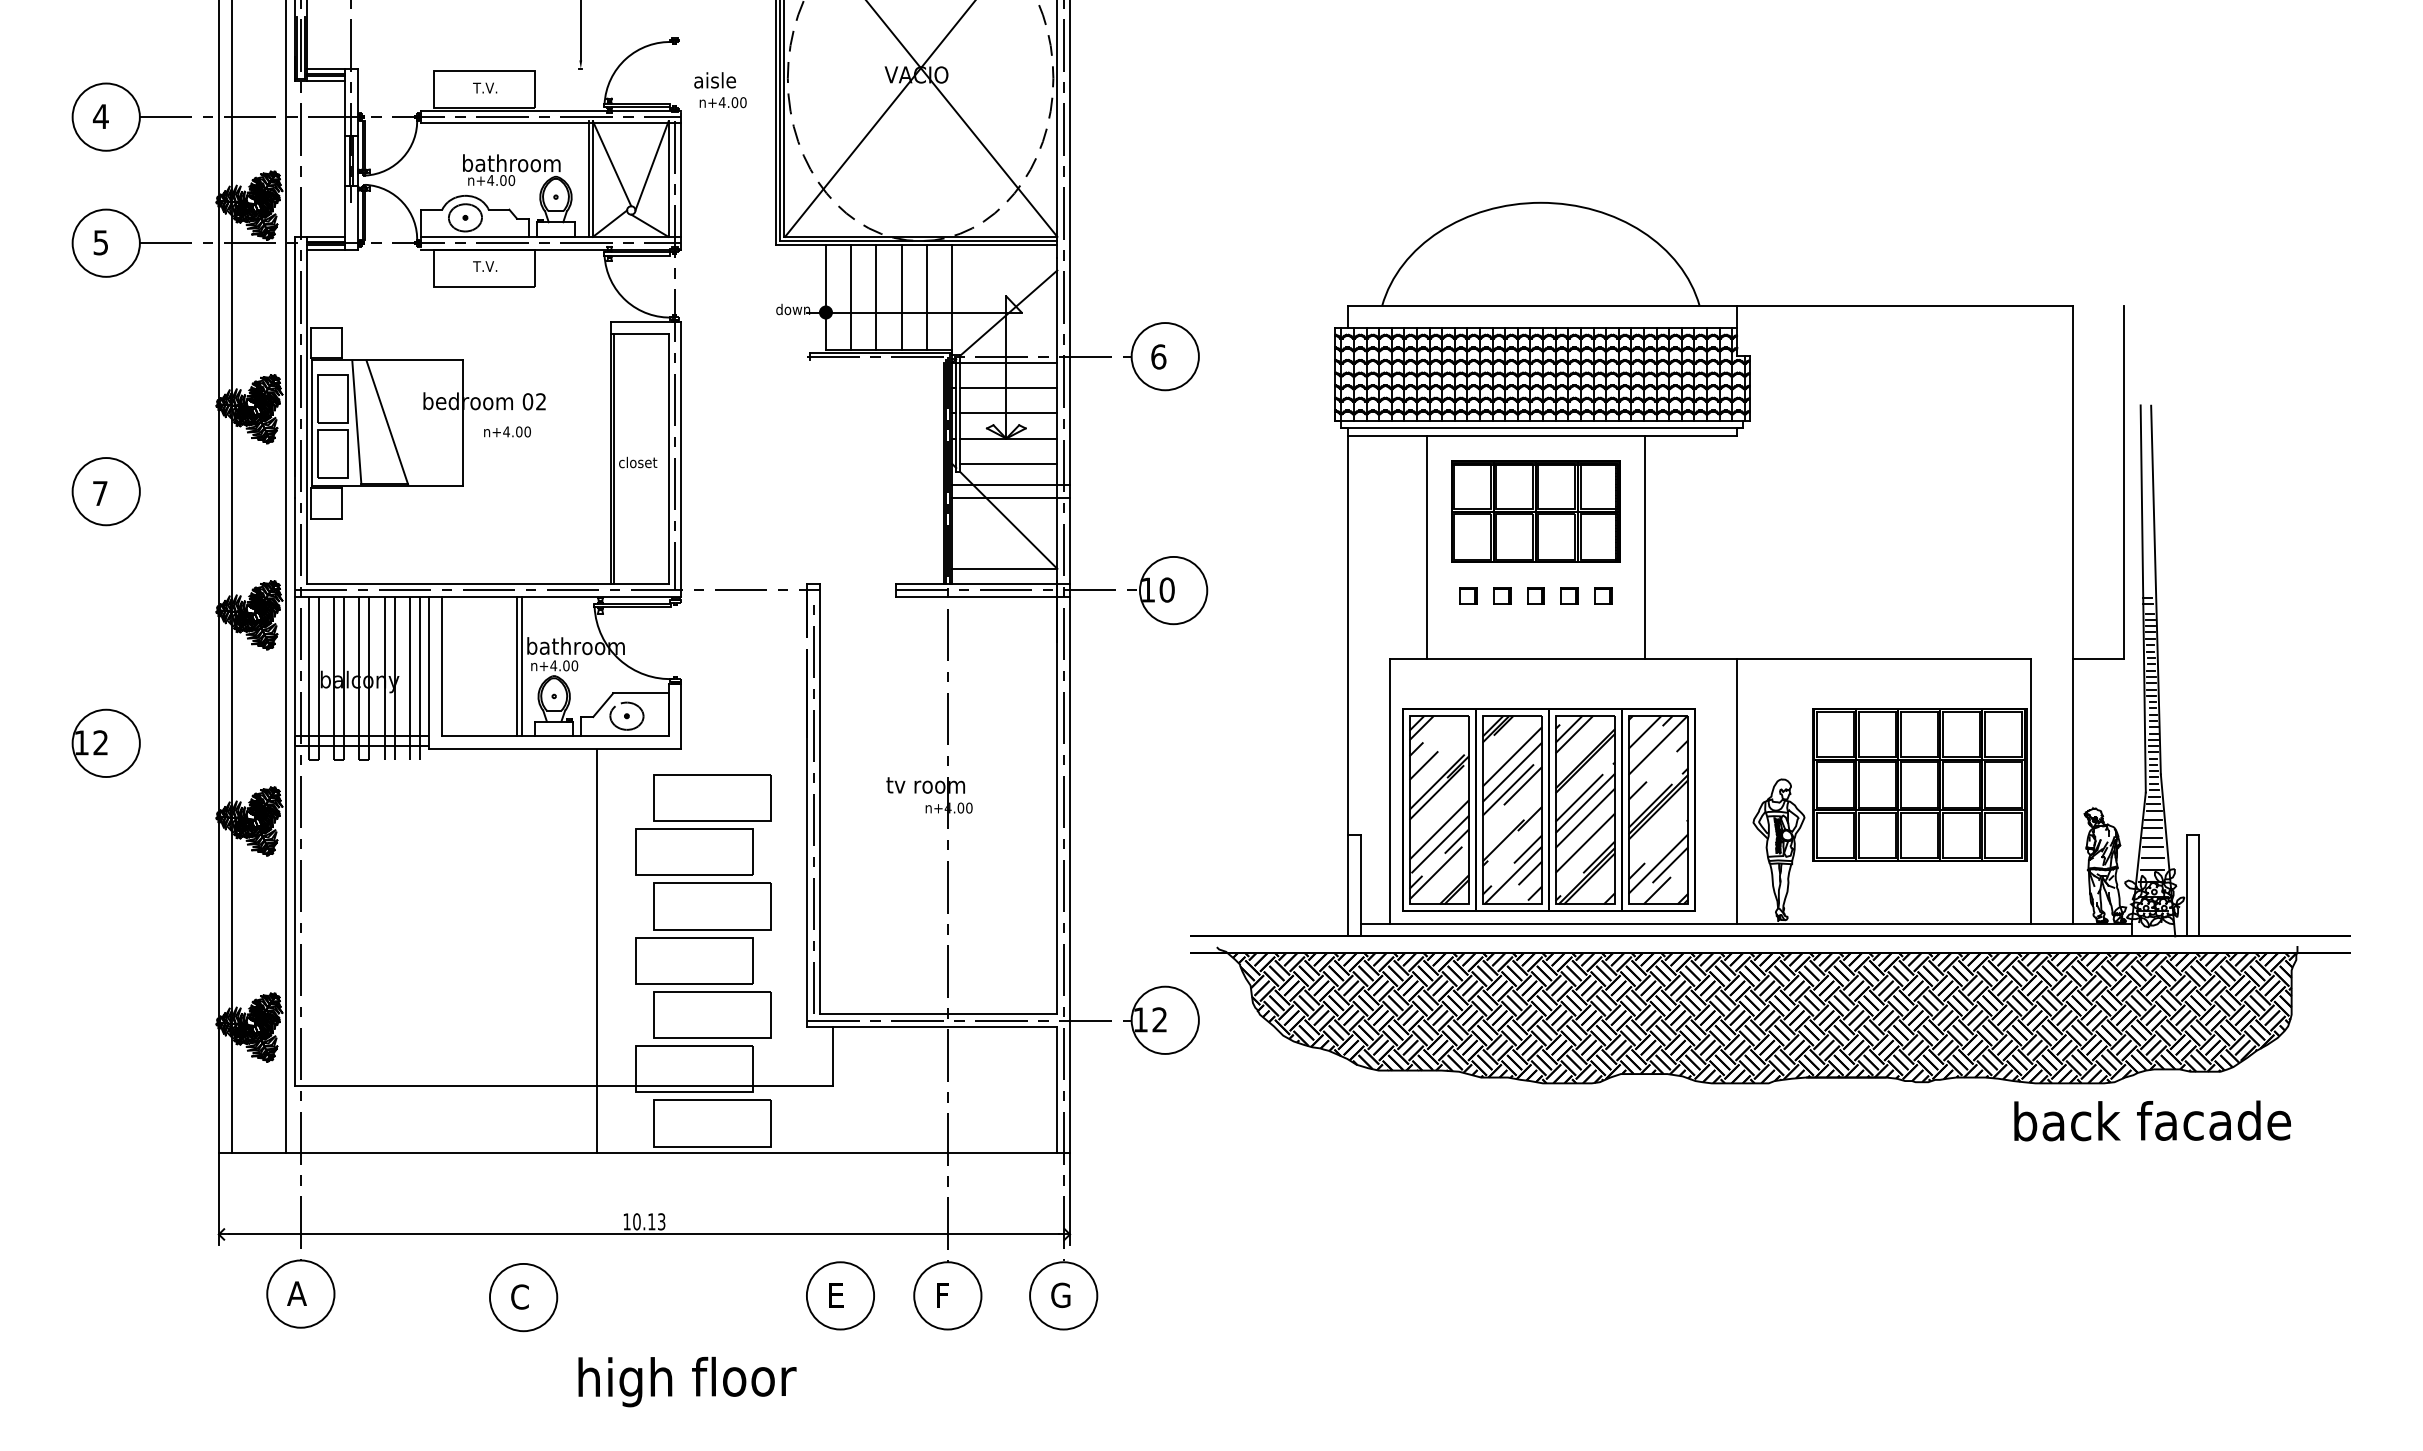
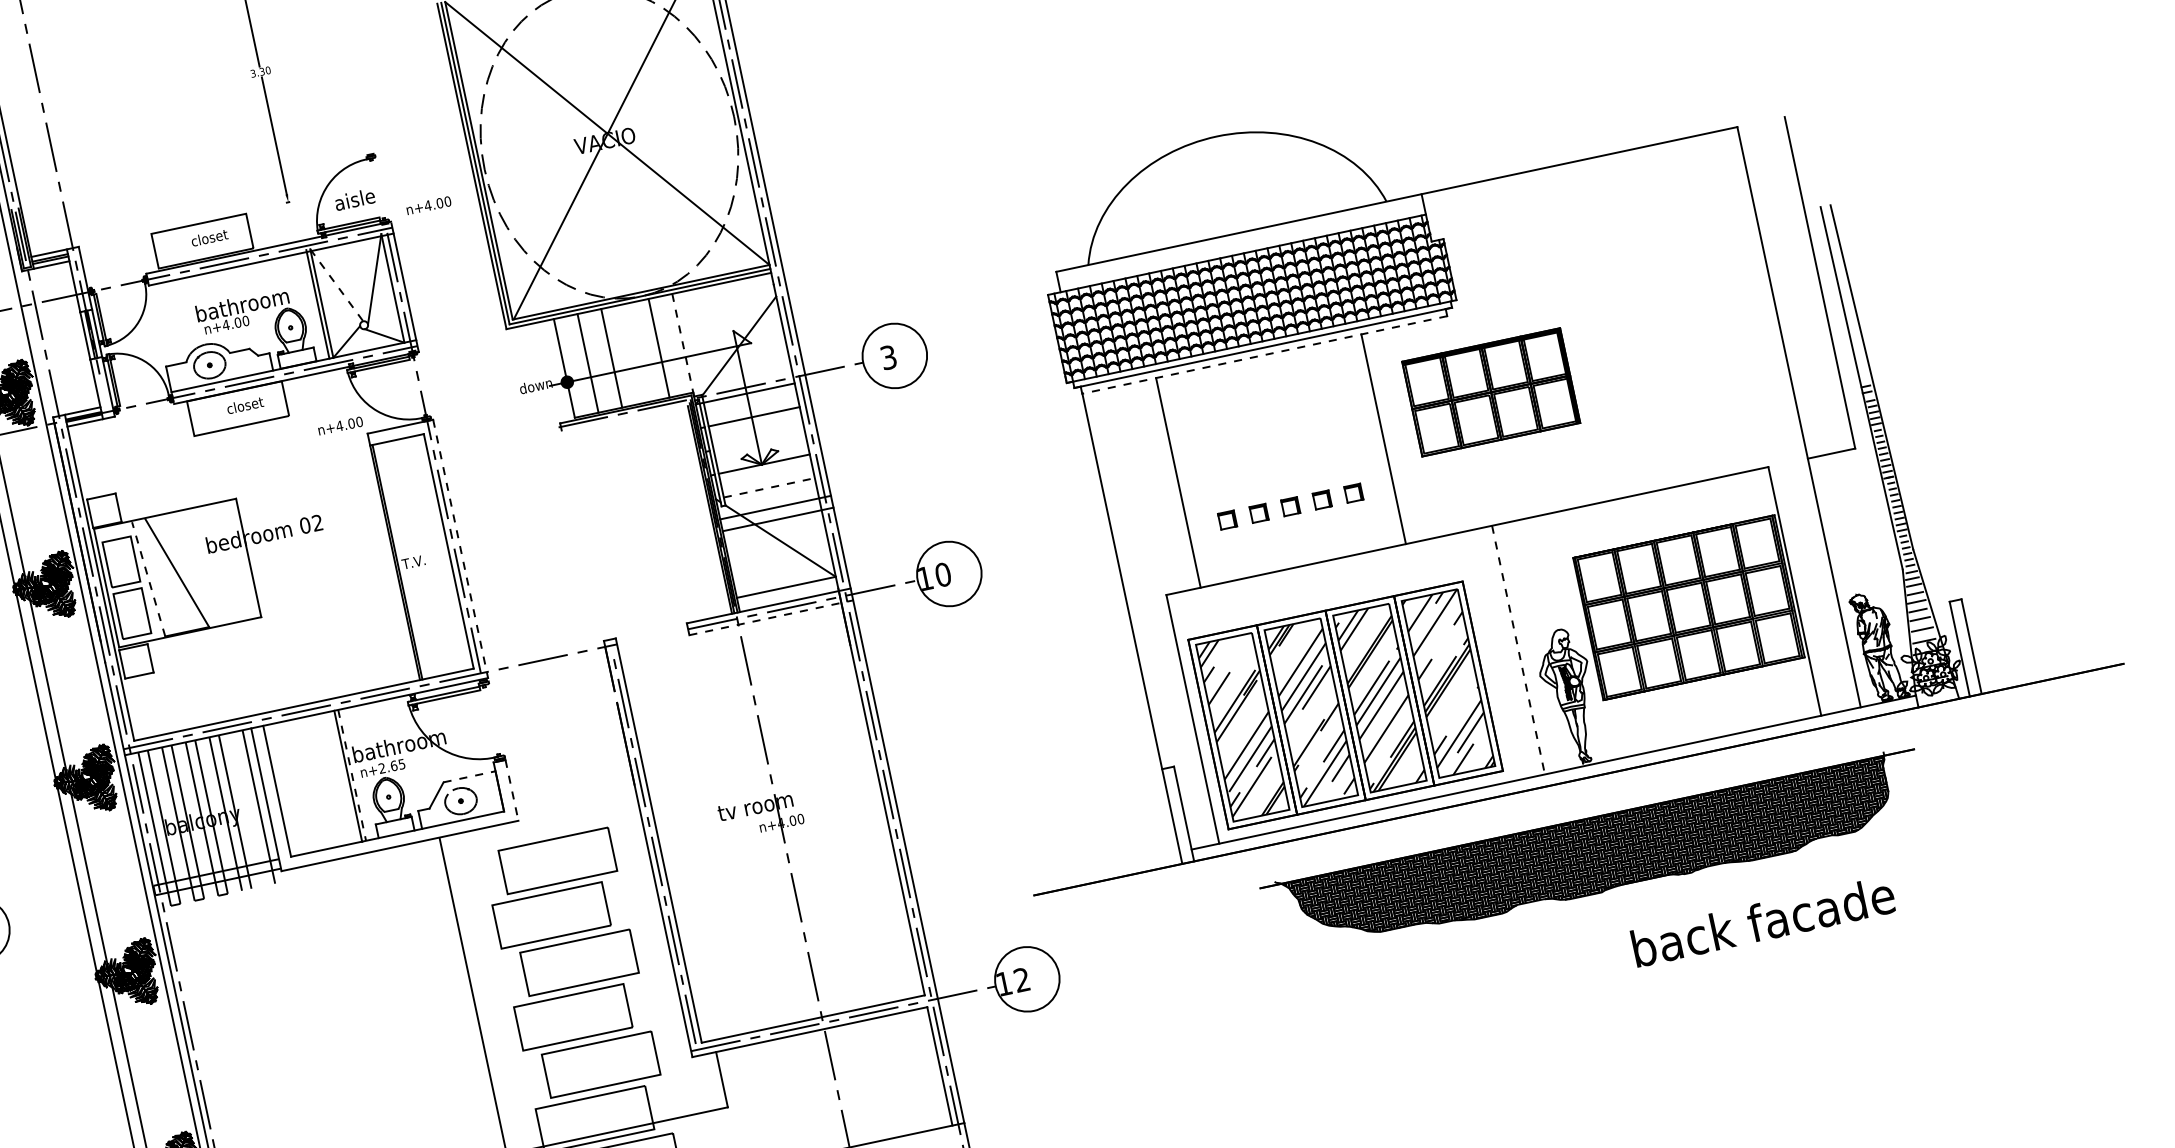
text: (714, 80) -> (354, 199), moved
text: (492, 87) -> (209, 237), T.V. -> closet
line: (612, 163) -> (337, 284), solid -> dashed
text: (492, 266) -> (244, 405), T.V. -> closet
line: (901, 297) -> (635, 353), removed
line: (952, 299) -> (683, 344), solid -> dashed
text: (1158, 356) -> (888, 357), 6 -> 3
line: (1008, 413) -> (758, 440), removed
line: (356, 422) -> (148, 579), solid -> dashed
text: (507, 431) -> (340, 425), moved
line: (1541, 435) -> (1263, 354), solid -> dashed
line: (681, 459) -> (460, 549), solid -> dashed
text: (637, 462) -> (420, 560), closet -> T.V.
line: (1009, 463) -> (769, 487), solid -> dashed
part: (1535, 511) -> (1490, 392), moved
line: (983, 596) -> (771, 617), solid -> dashed
text: (564, 665) -> (392, 765), n+4.00 -> n+2.65
line: (521, 666) -> (352, 775), solid -> dashed
line: (409, 678) -> (249, 809), removed
line: (640, 693) -> (469, 777), solid -> dashed
line: (681, 716) -> (512, 790), solid -> dashed
line: (1736, 791) -> (1518, 650), solid -> dashed
part: (1770, 1015) -> (1594, 853), size x0.6
text: (2152, 1120) -> (1763, 921), moved

